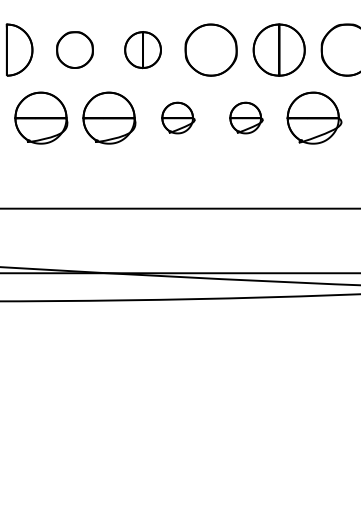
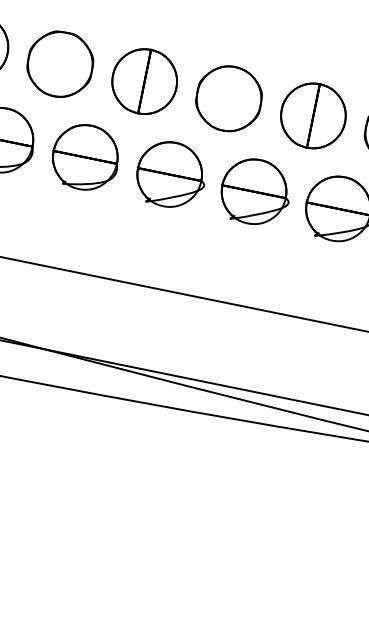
part: (74, 49) -> (59, 63), size x1.43
part: (142, 49) -> (144, 80), size x1.43
part: (178, 117) -> (171, 174), size x1.67
part: (246, 117) -> (255, 191), size x1.67

